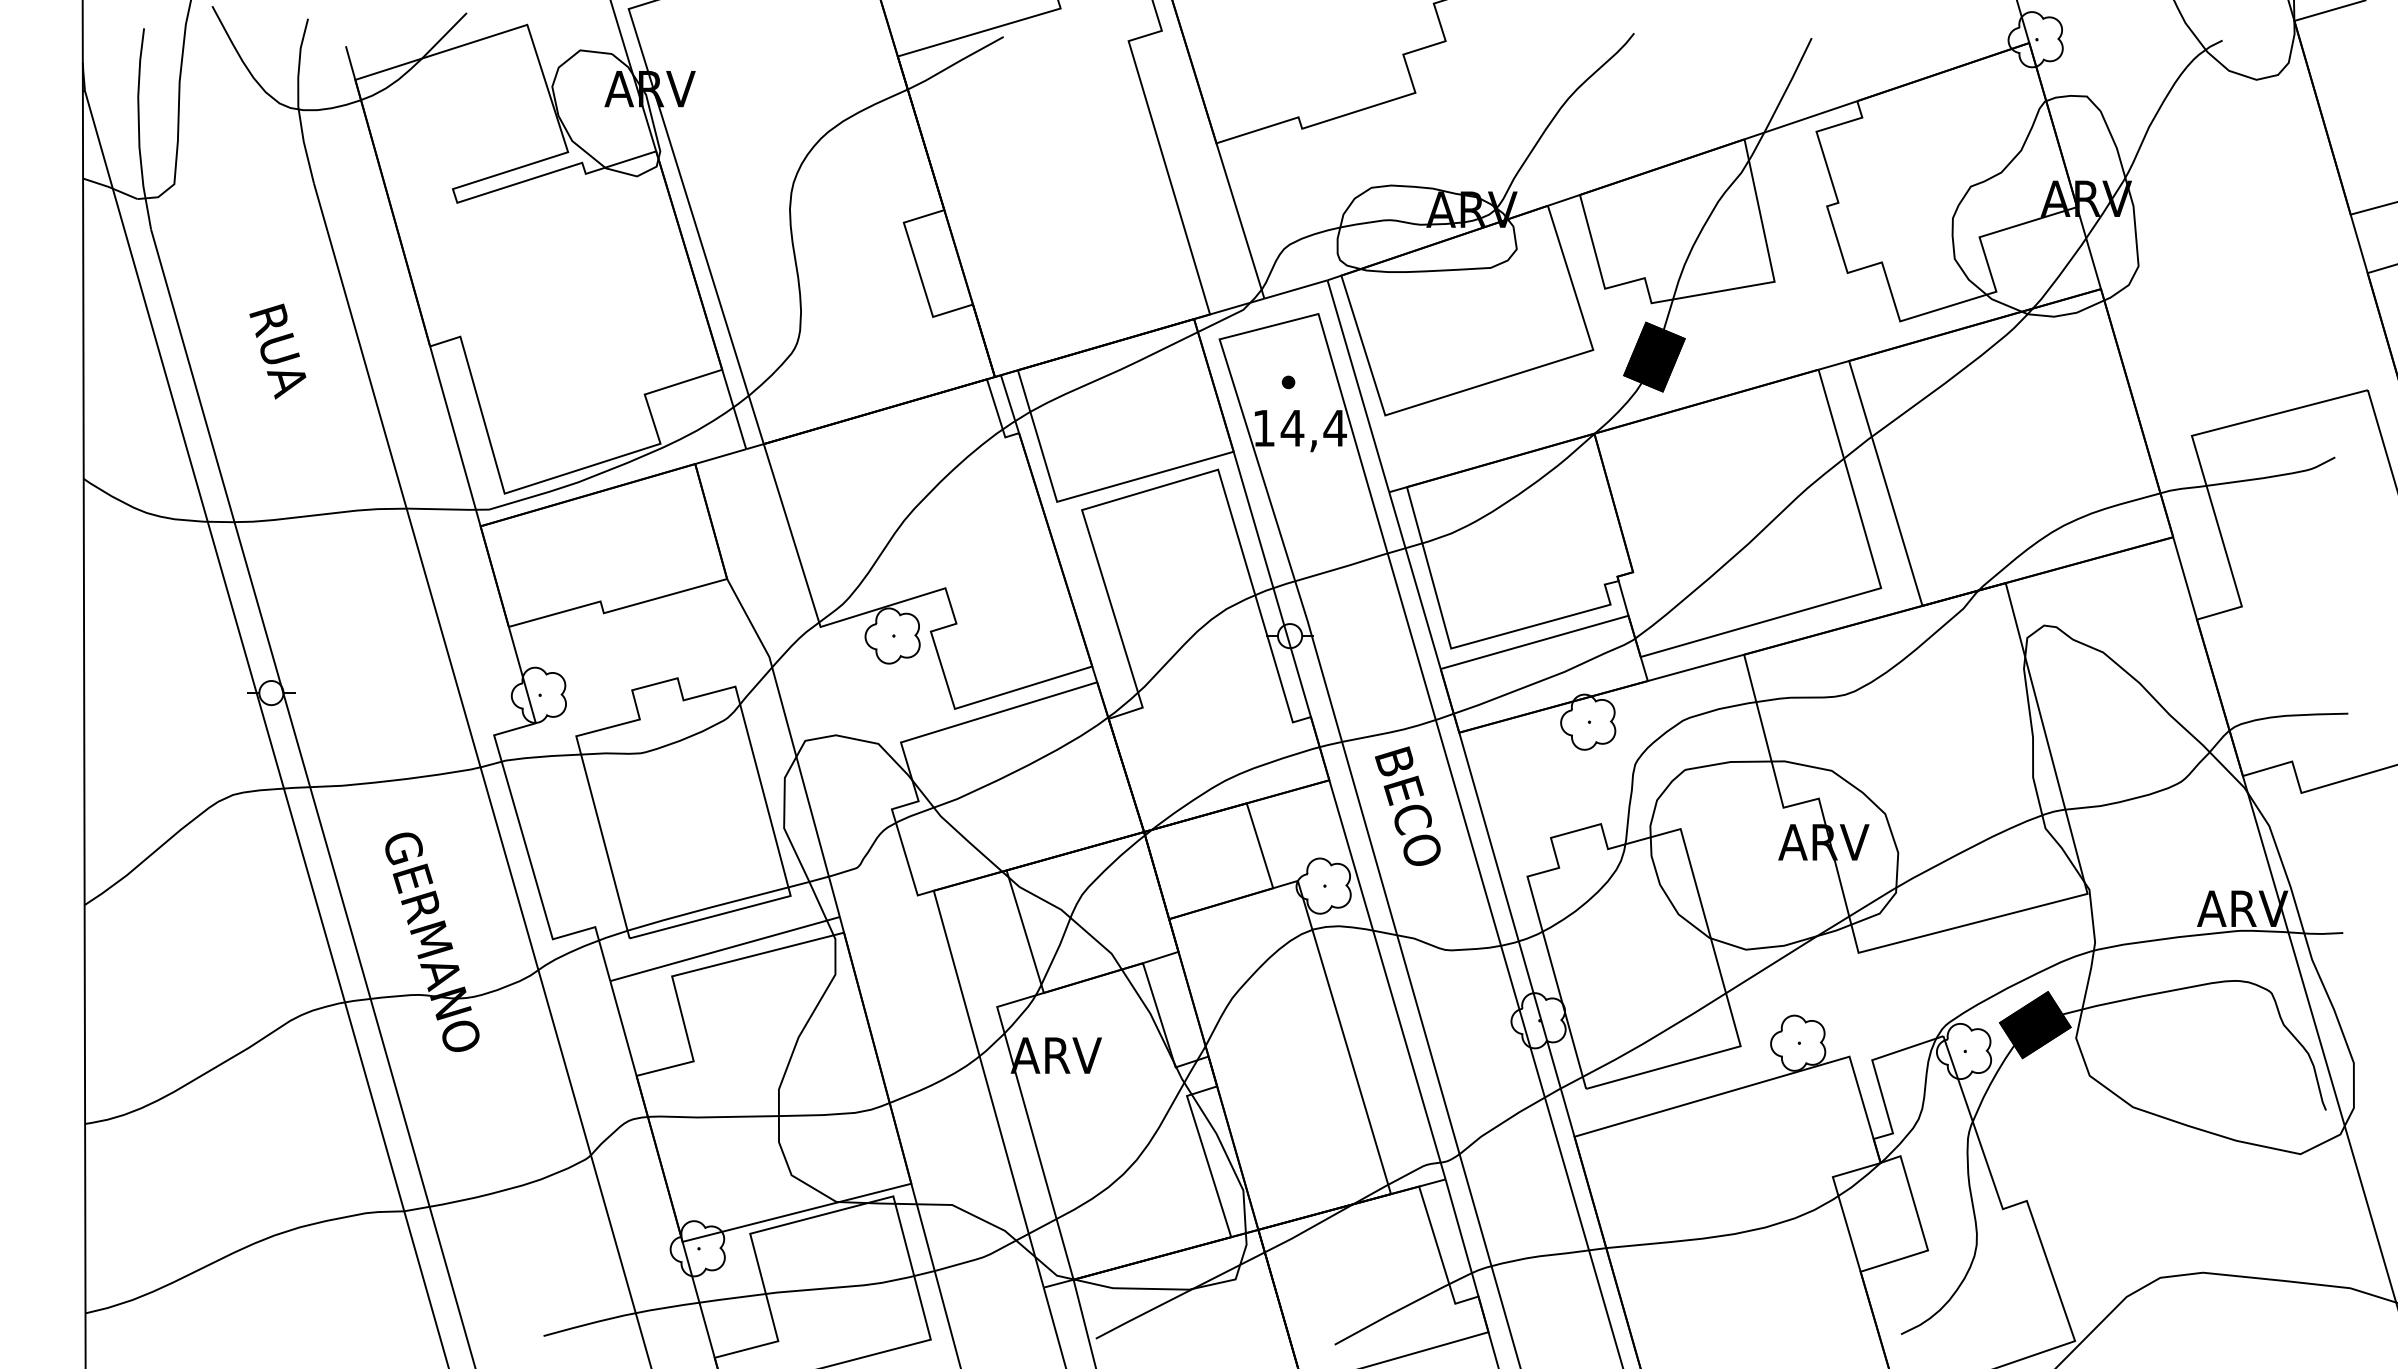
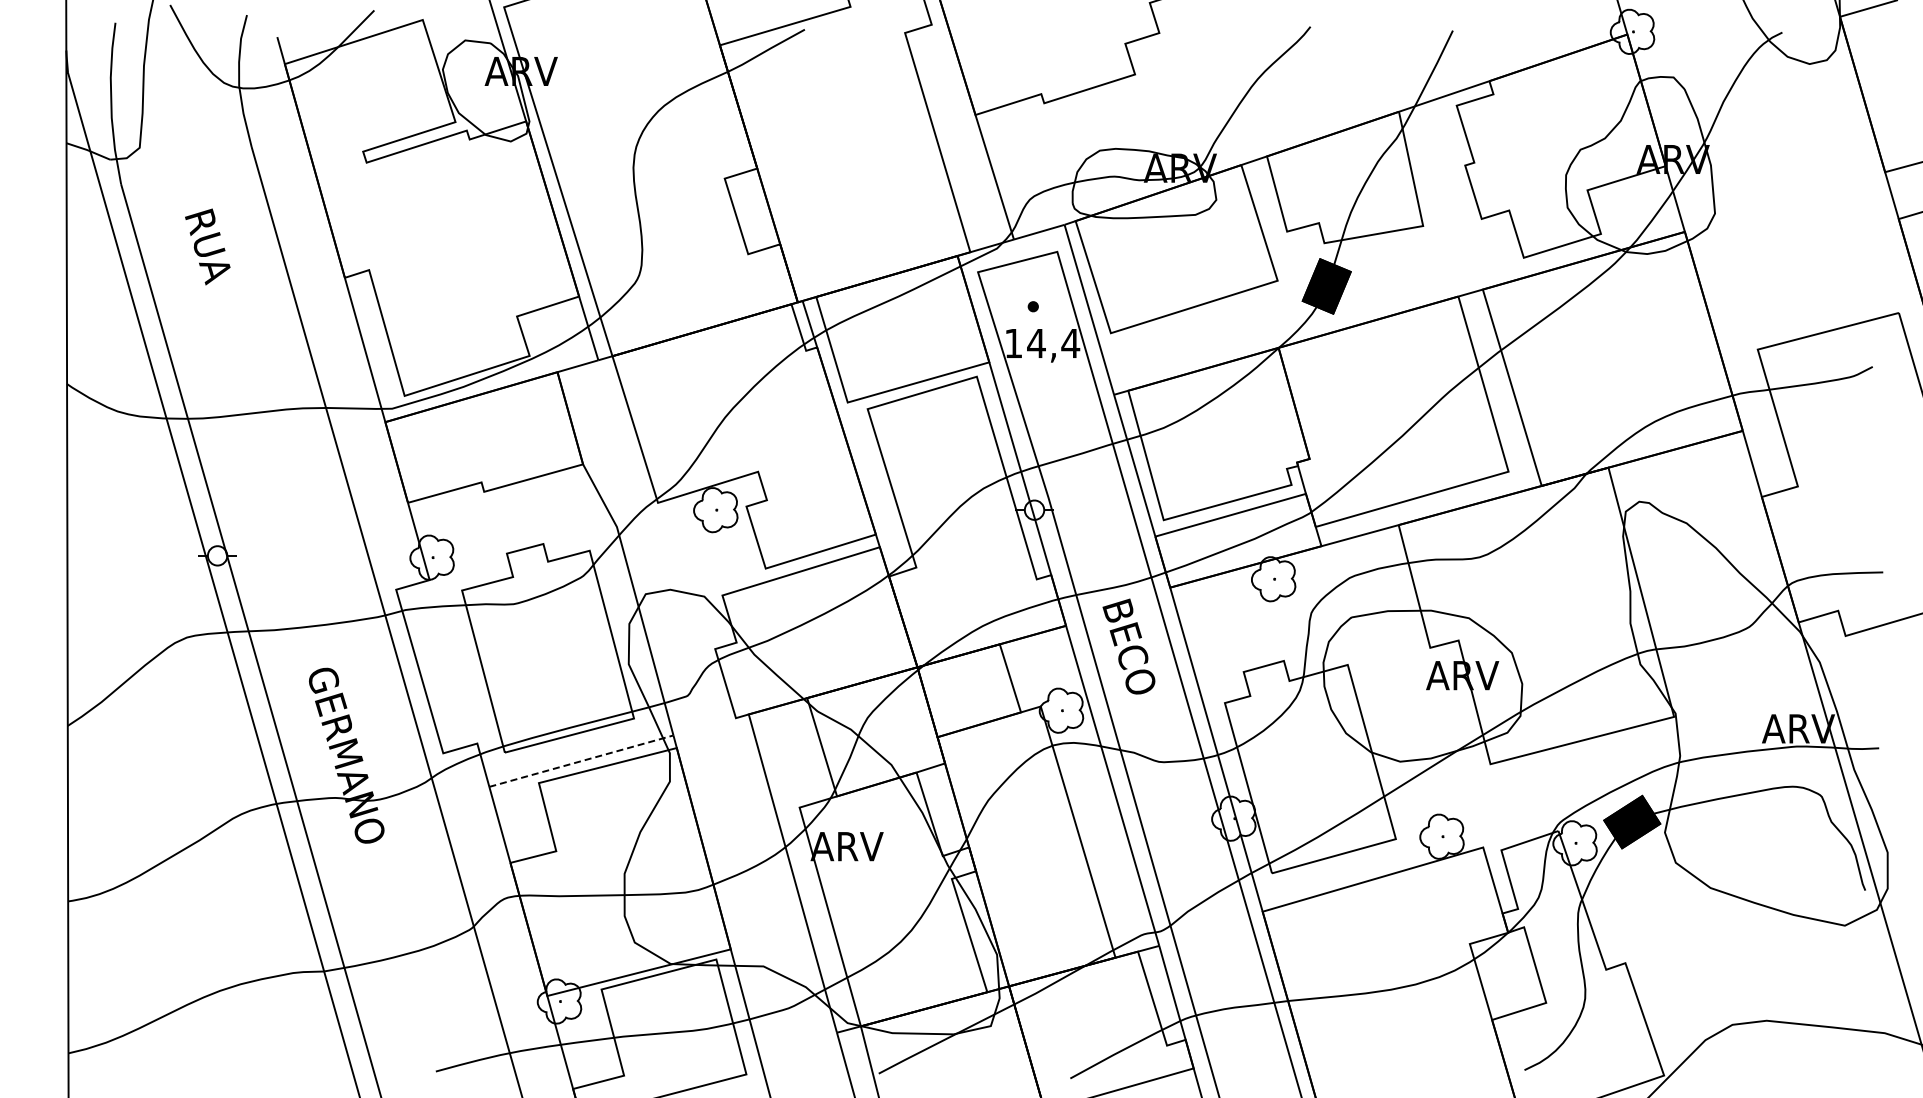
text: (277, 350) -> (207, 246), moved
line: (725, 949) -> (581, 761), solid -> dashed

